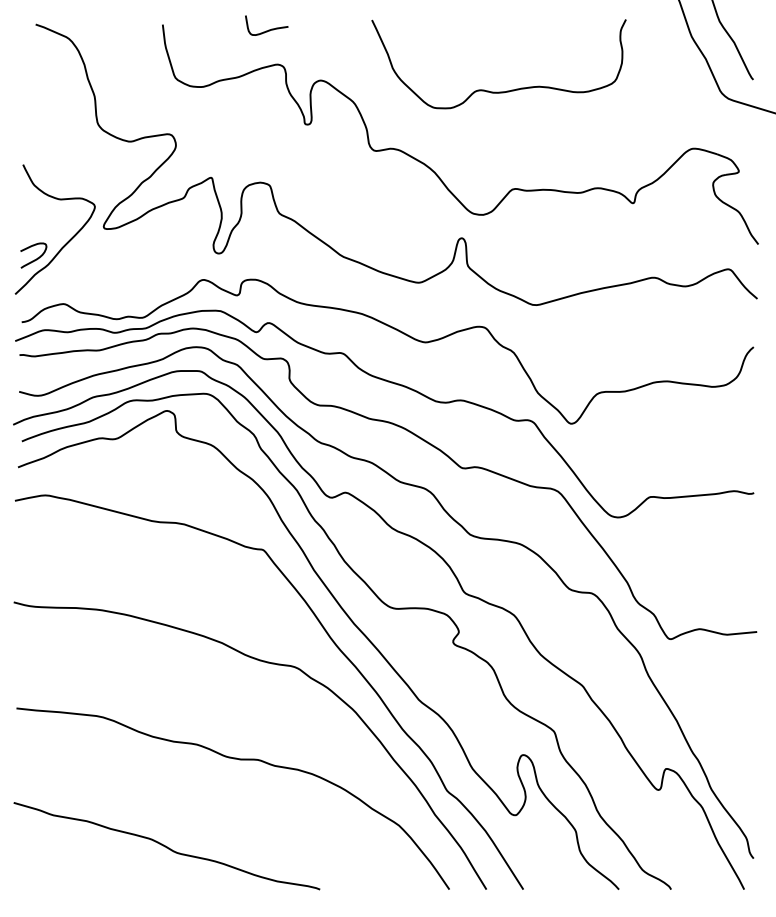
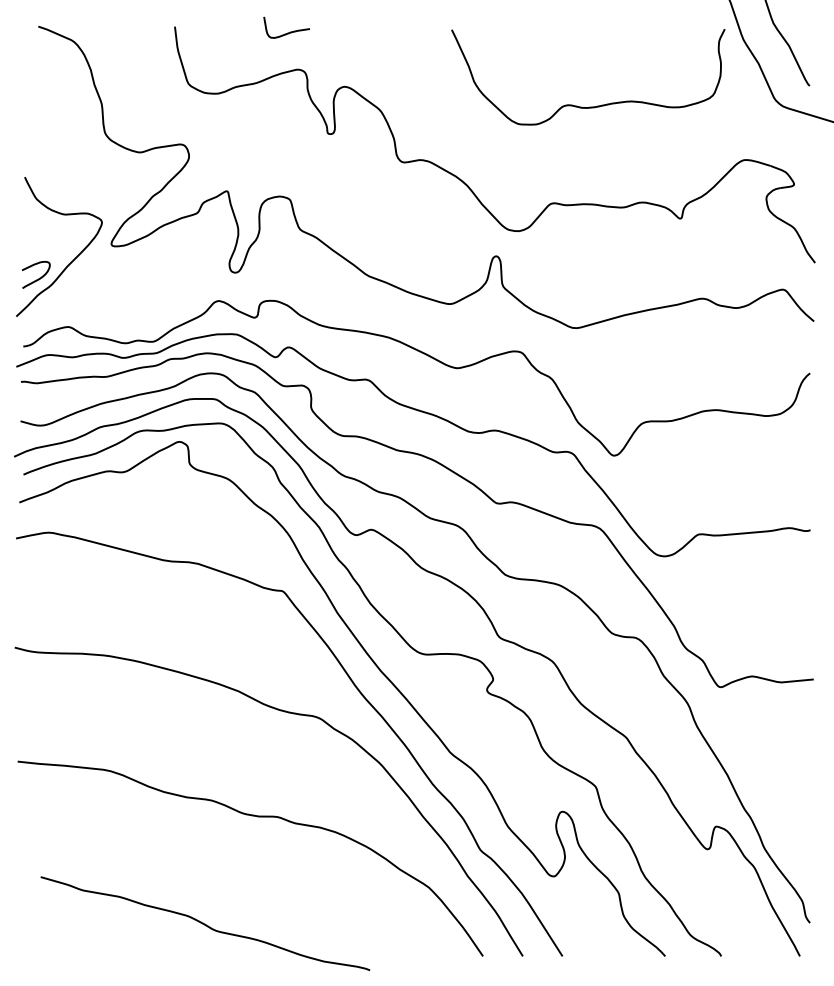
curve: (500, 91) -> (589, 106), moved
curve: (167, 846) -> (205, 923), moved

